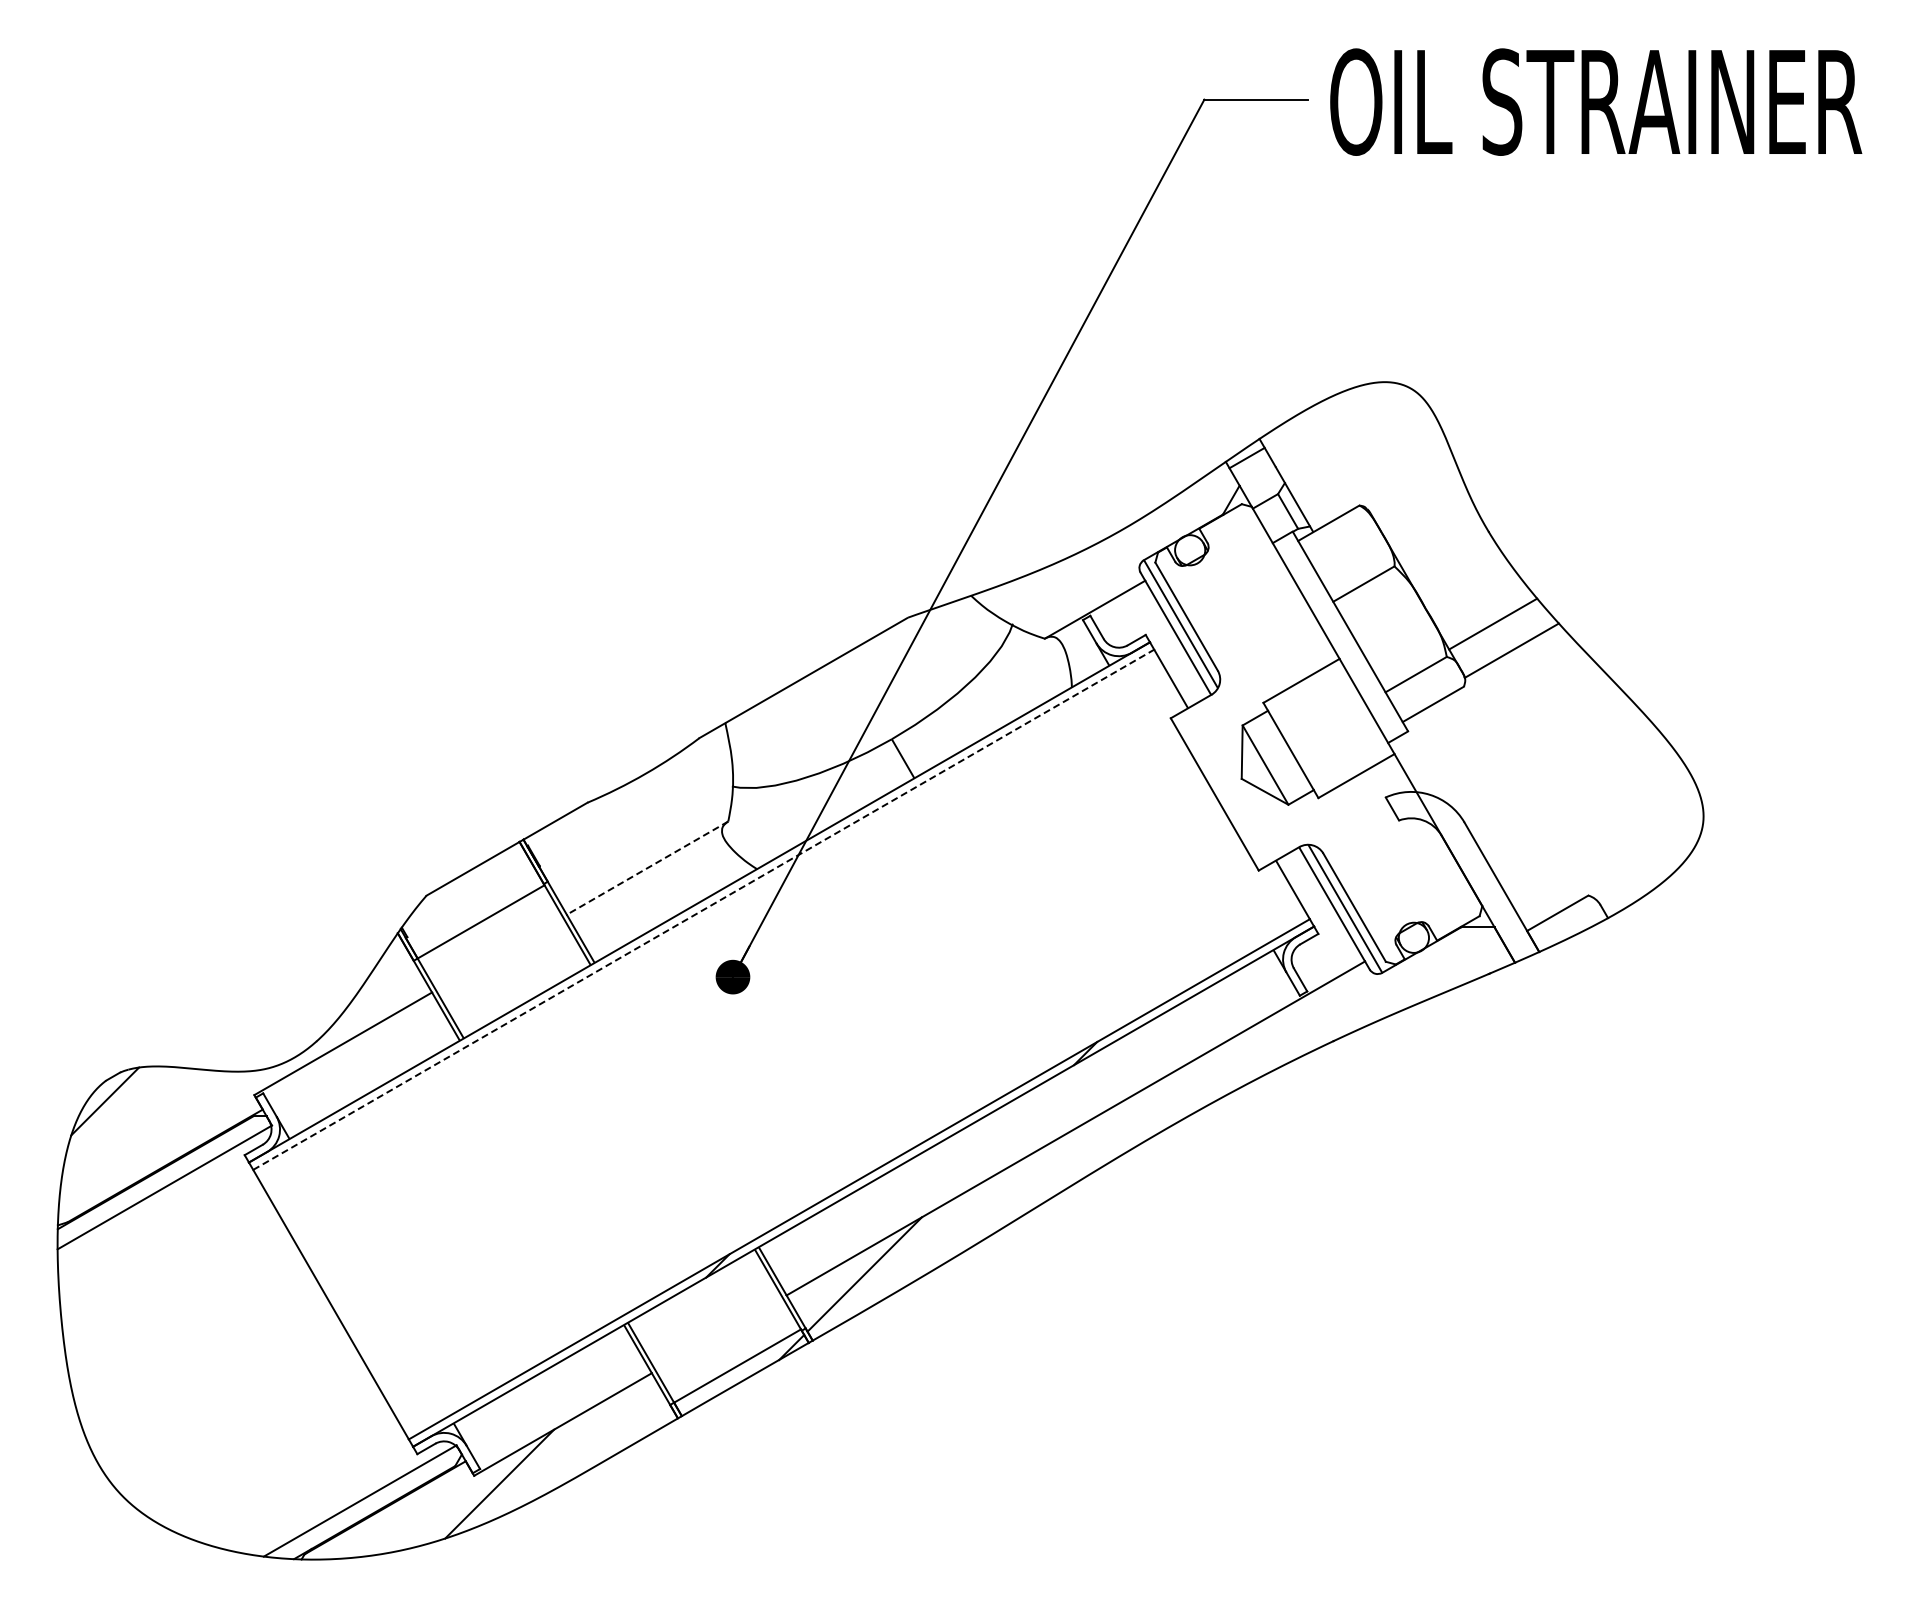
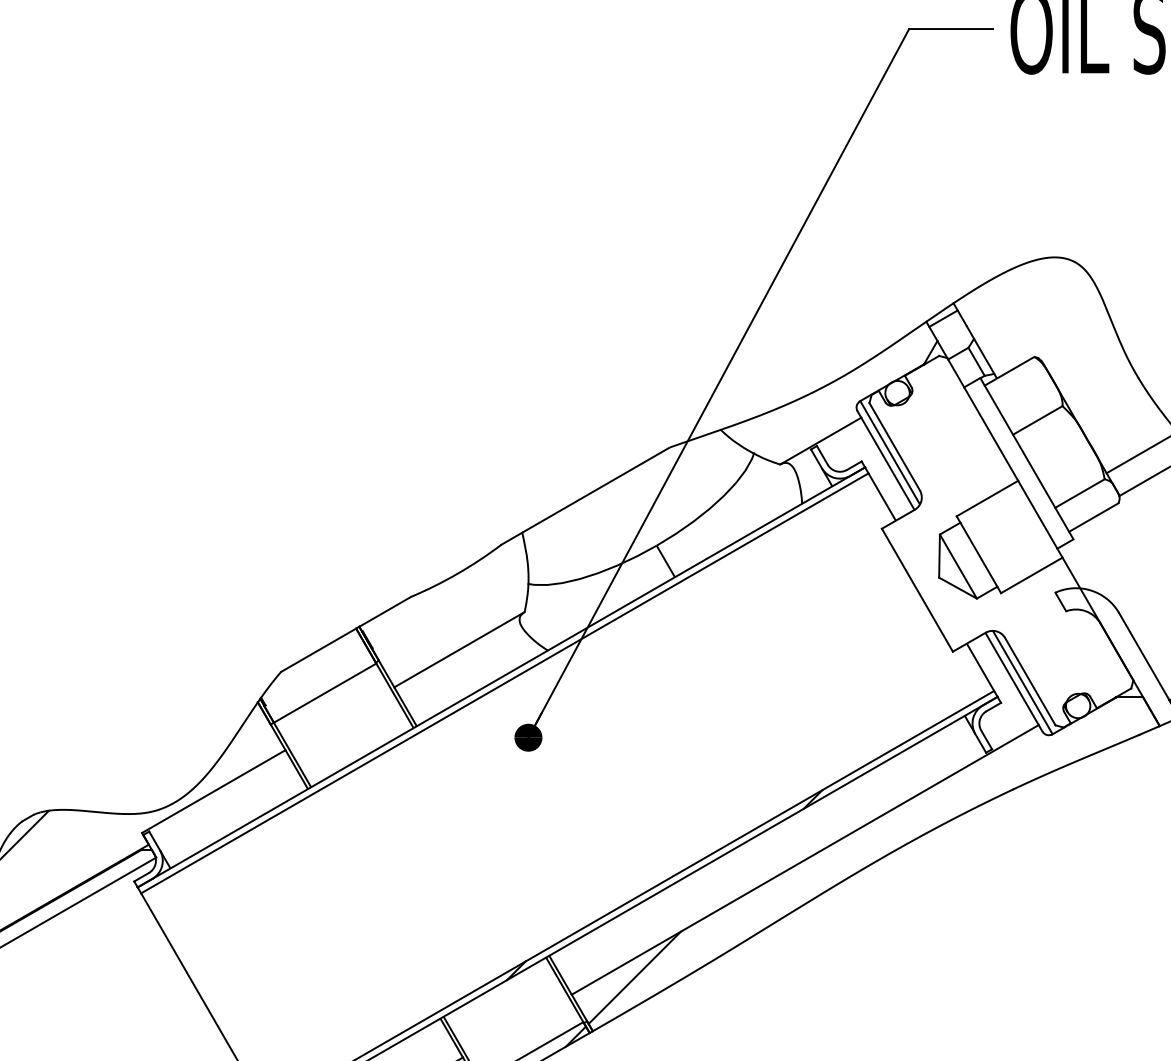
line: (647, 868) -> (459, 650), dashed -> solid
line: (704, 909) -> (505, 683), dashed -> solid

